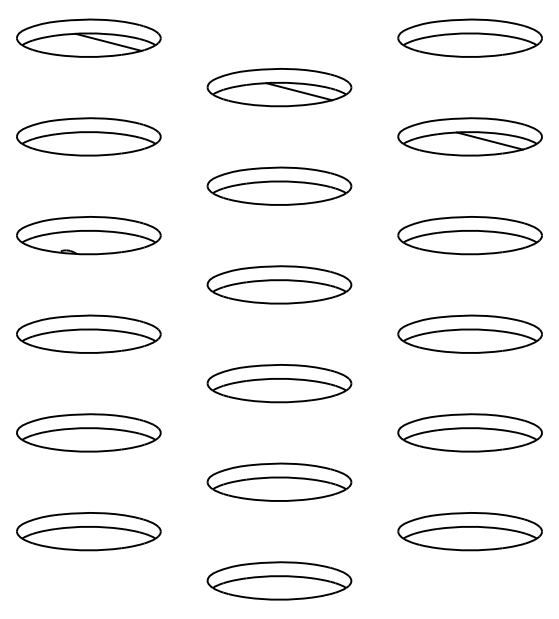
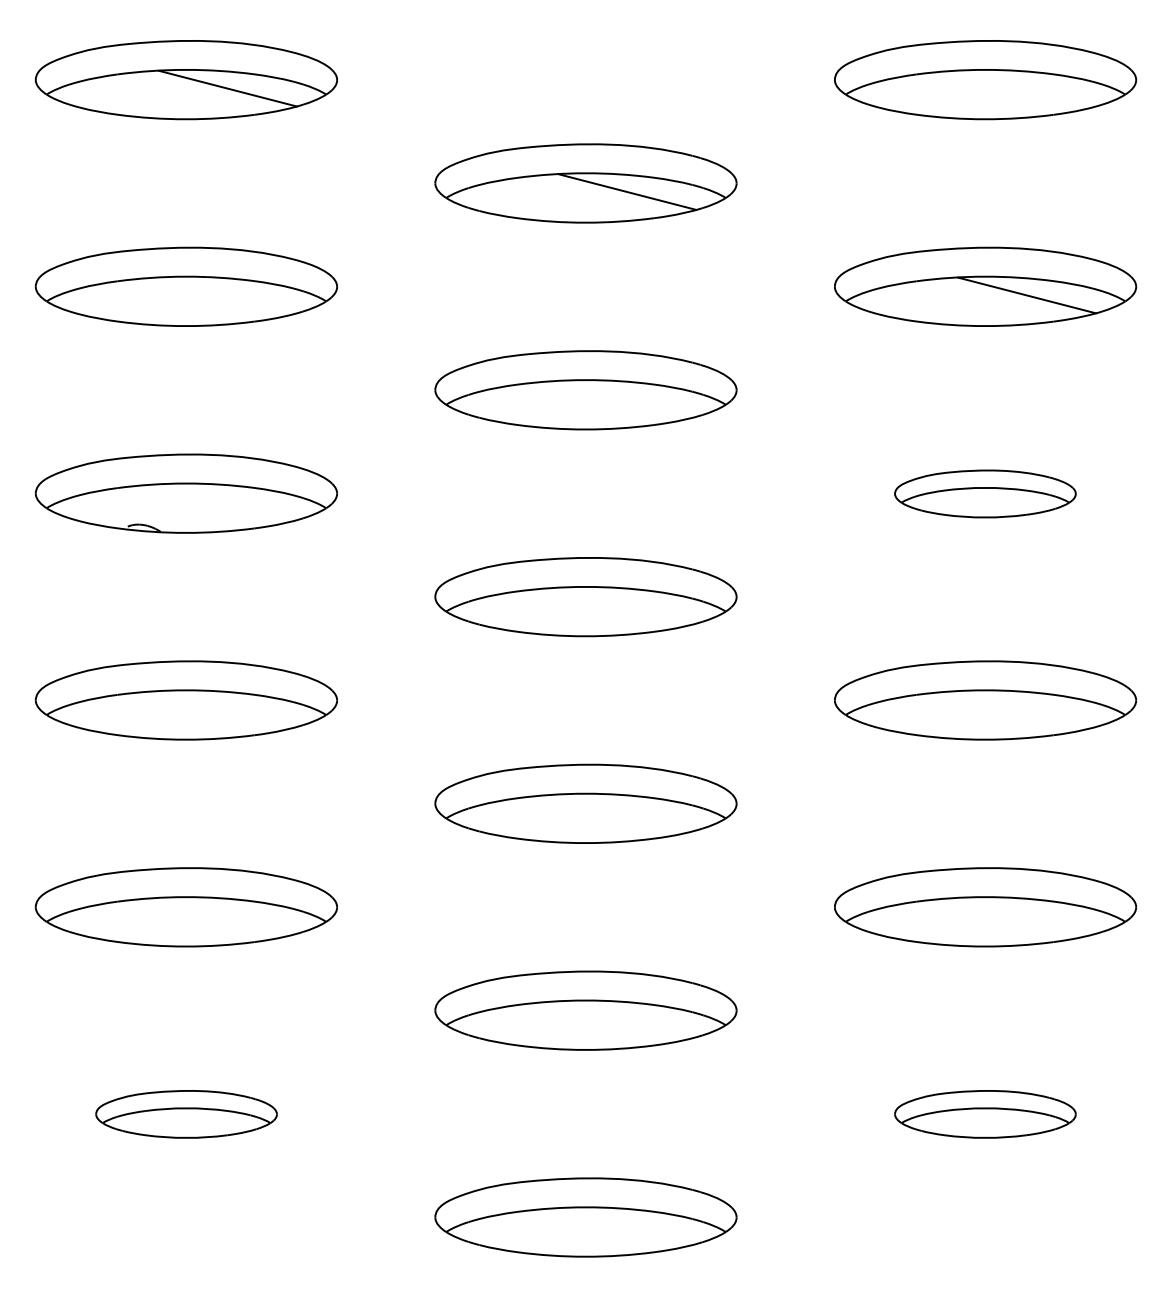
part: (469, 235) -> (984, 493), size x0.6
part: (88, 531) -> (185, 1113), size x0.6
part: (469, 531) -> (984, 1113), size x0.6

